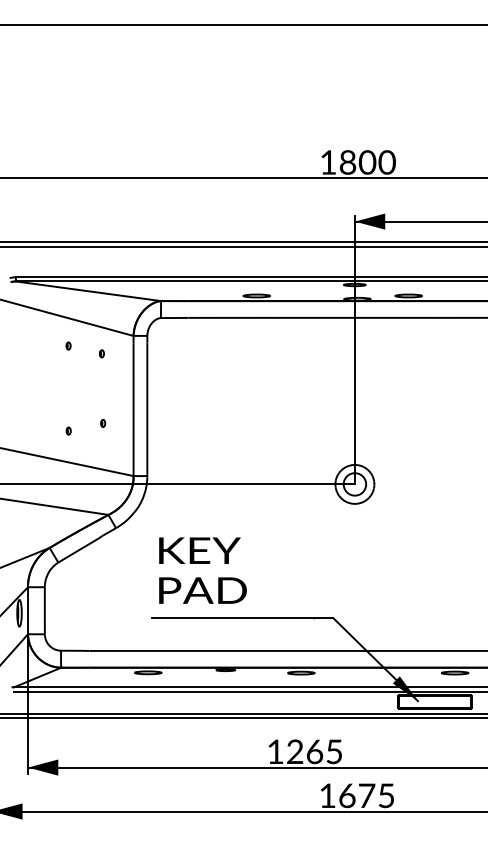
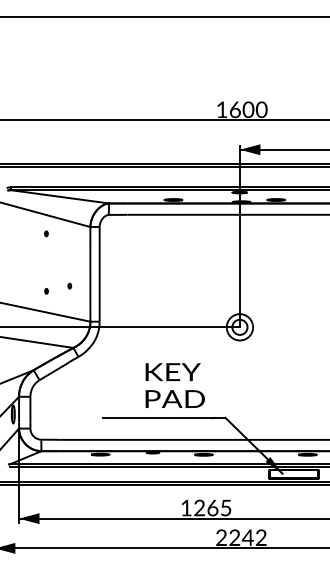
text: (346, 162) -> (234, 109), 1800 -> 1600
part: (101, 352) -> (68, 238), removed
text: (201, 570) -> (174, 385), moved
text: (357, 795) -> (241, 537), 1675 -> 2242

